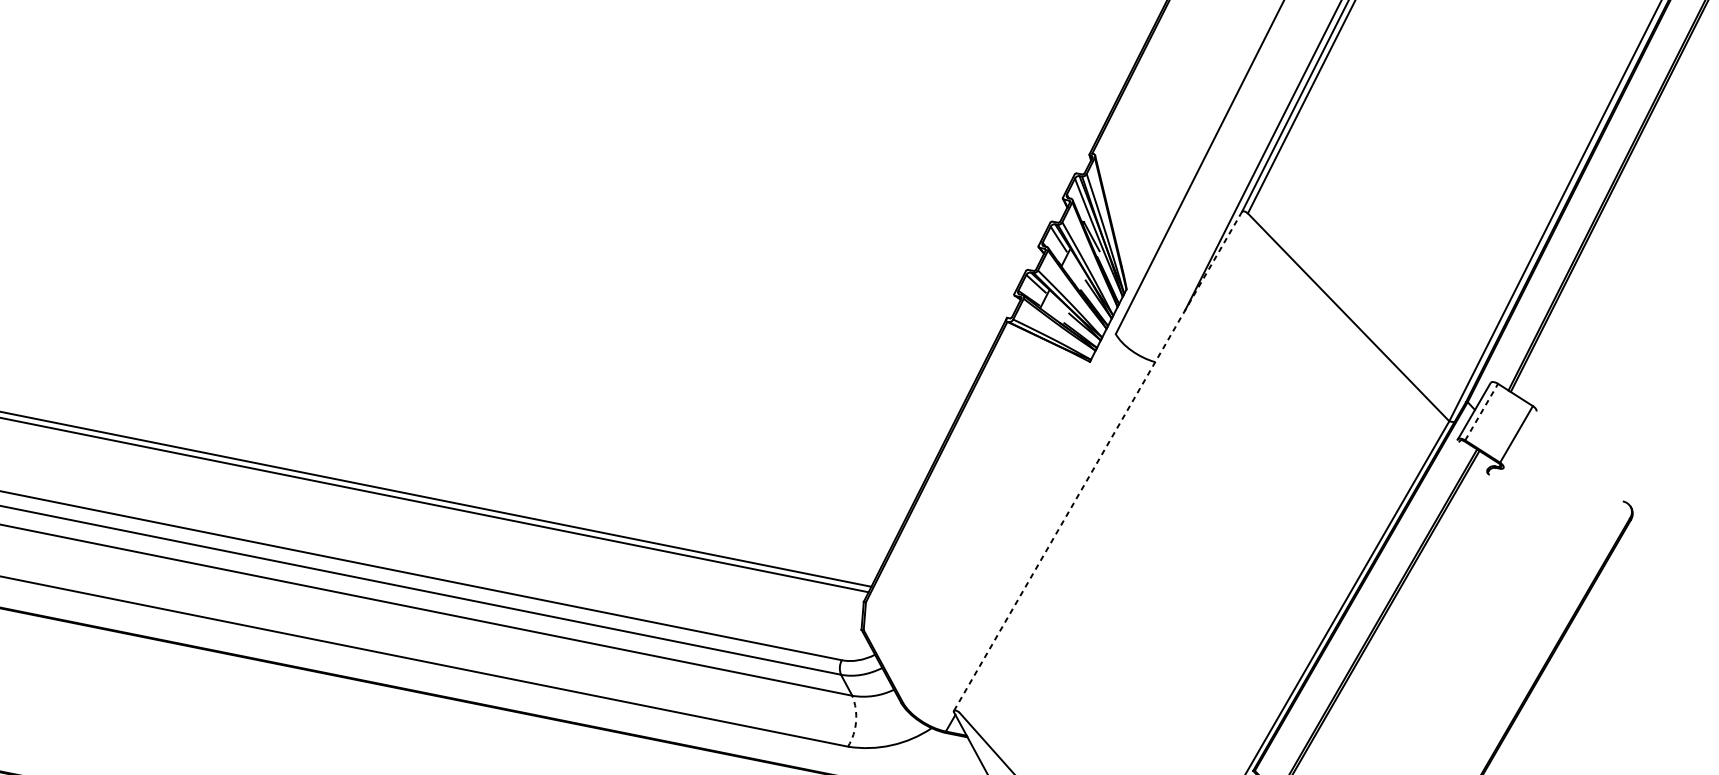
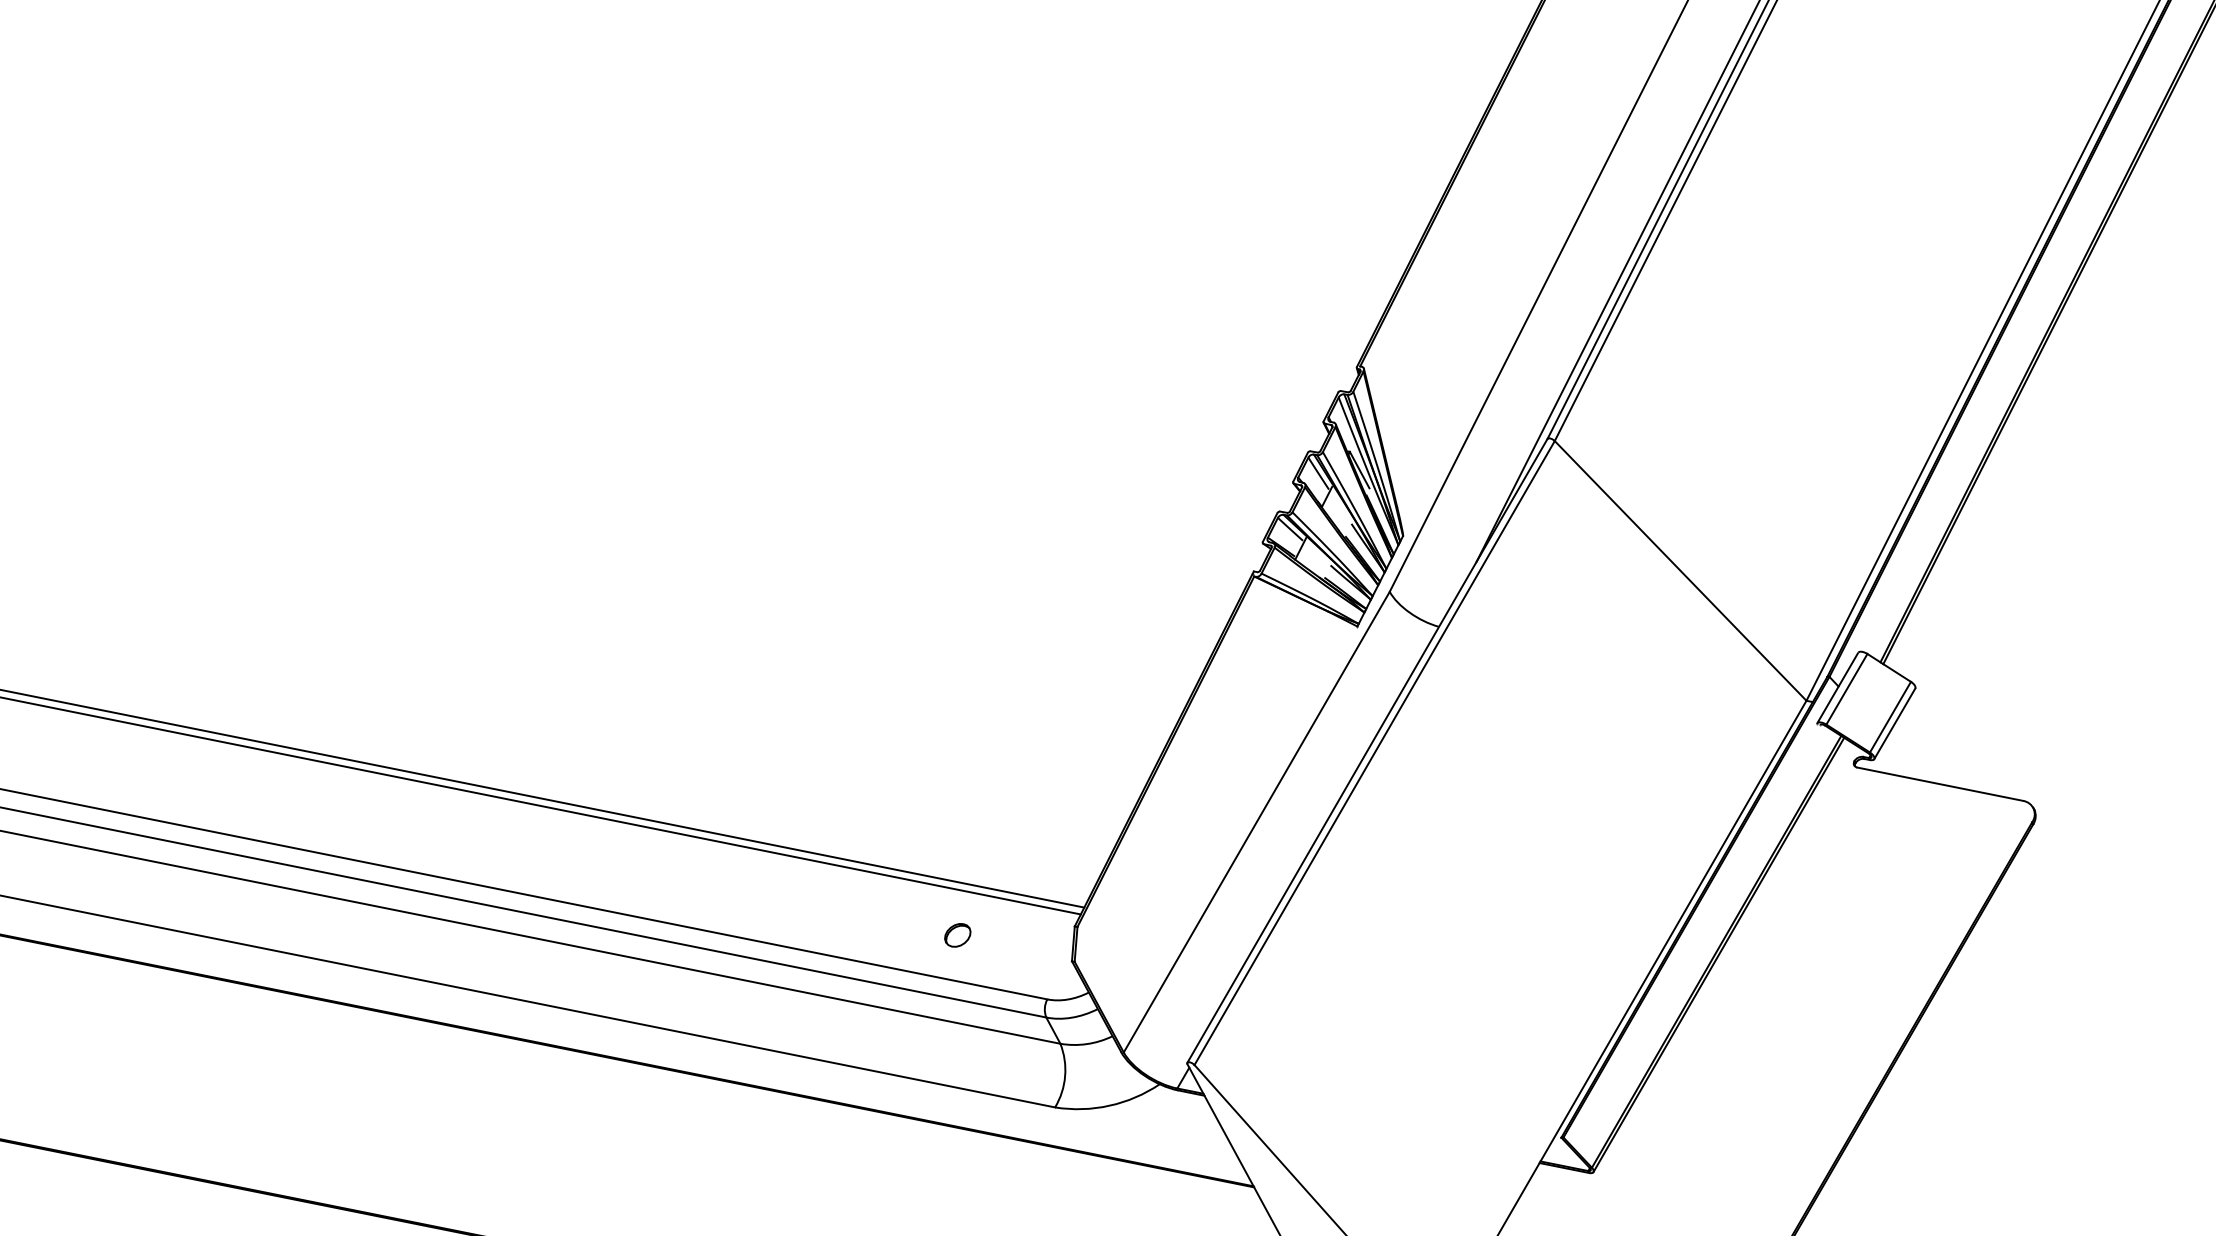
line: (1481, 412) -> (1846, 689), dashed -> solid
line: (1519, 439) -> (1894, 723), added
line: (1098, 461) -> (1367, 751), dashed -> solid
line: (1103, 463) -> (1374, 753), added
line: (1556, 487) -> (1940, 783), added
line: (1009, 517) -> (1256, 821), added
part: (769, 609) -> (957, 935), added
arc: (856, 721) -> (1065, 1076), dashed -> solid

